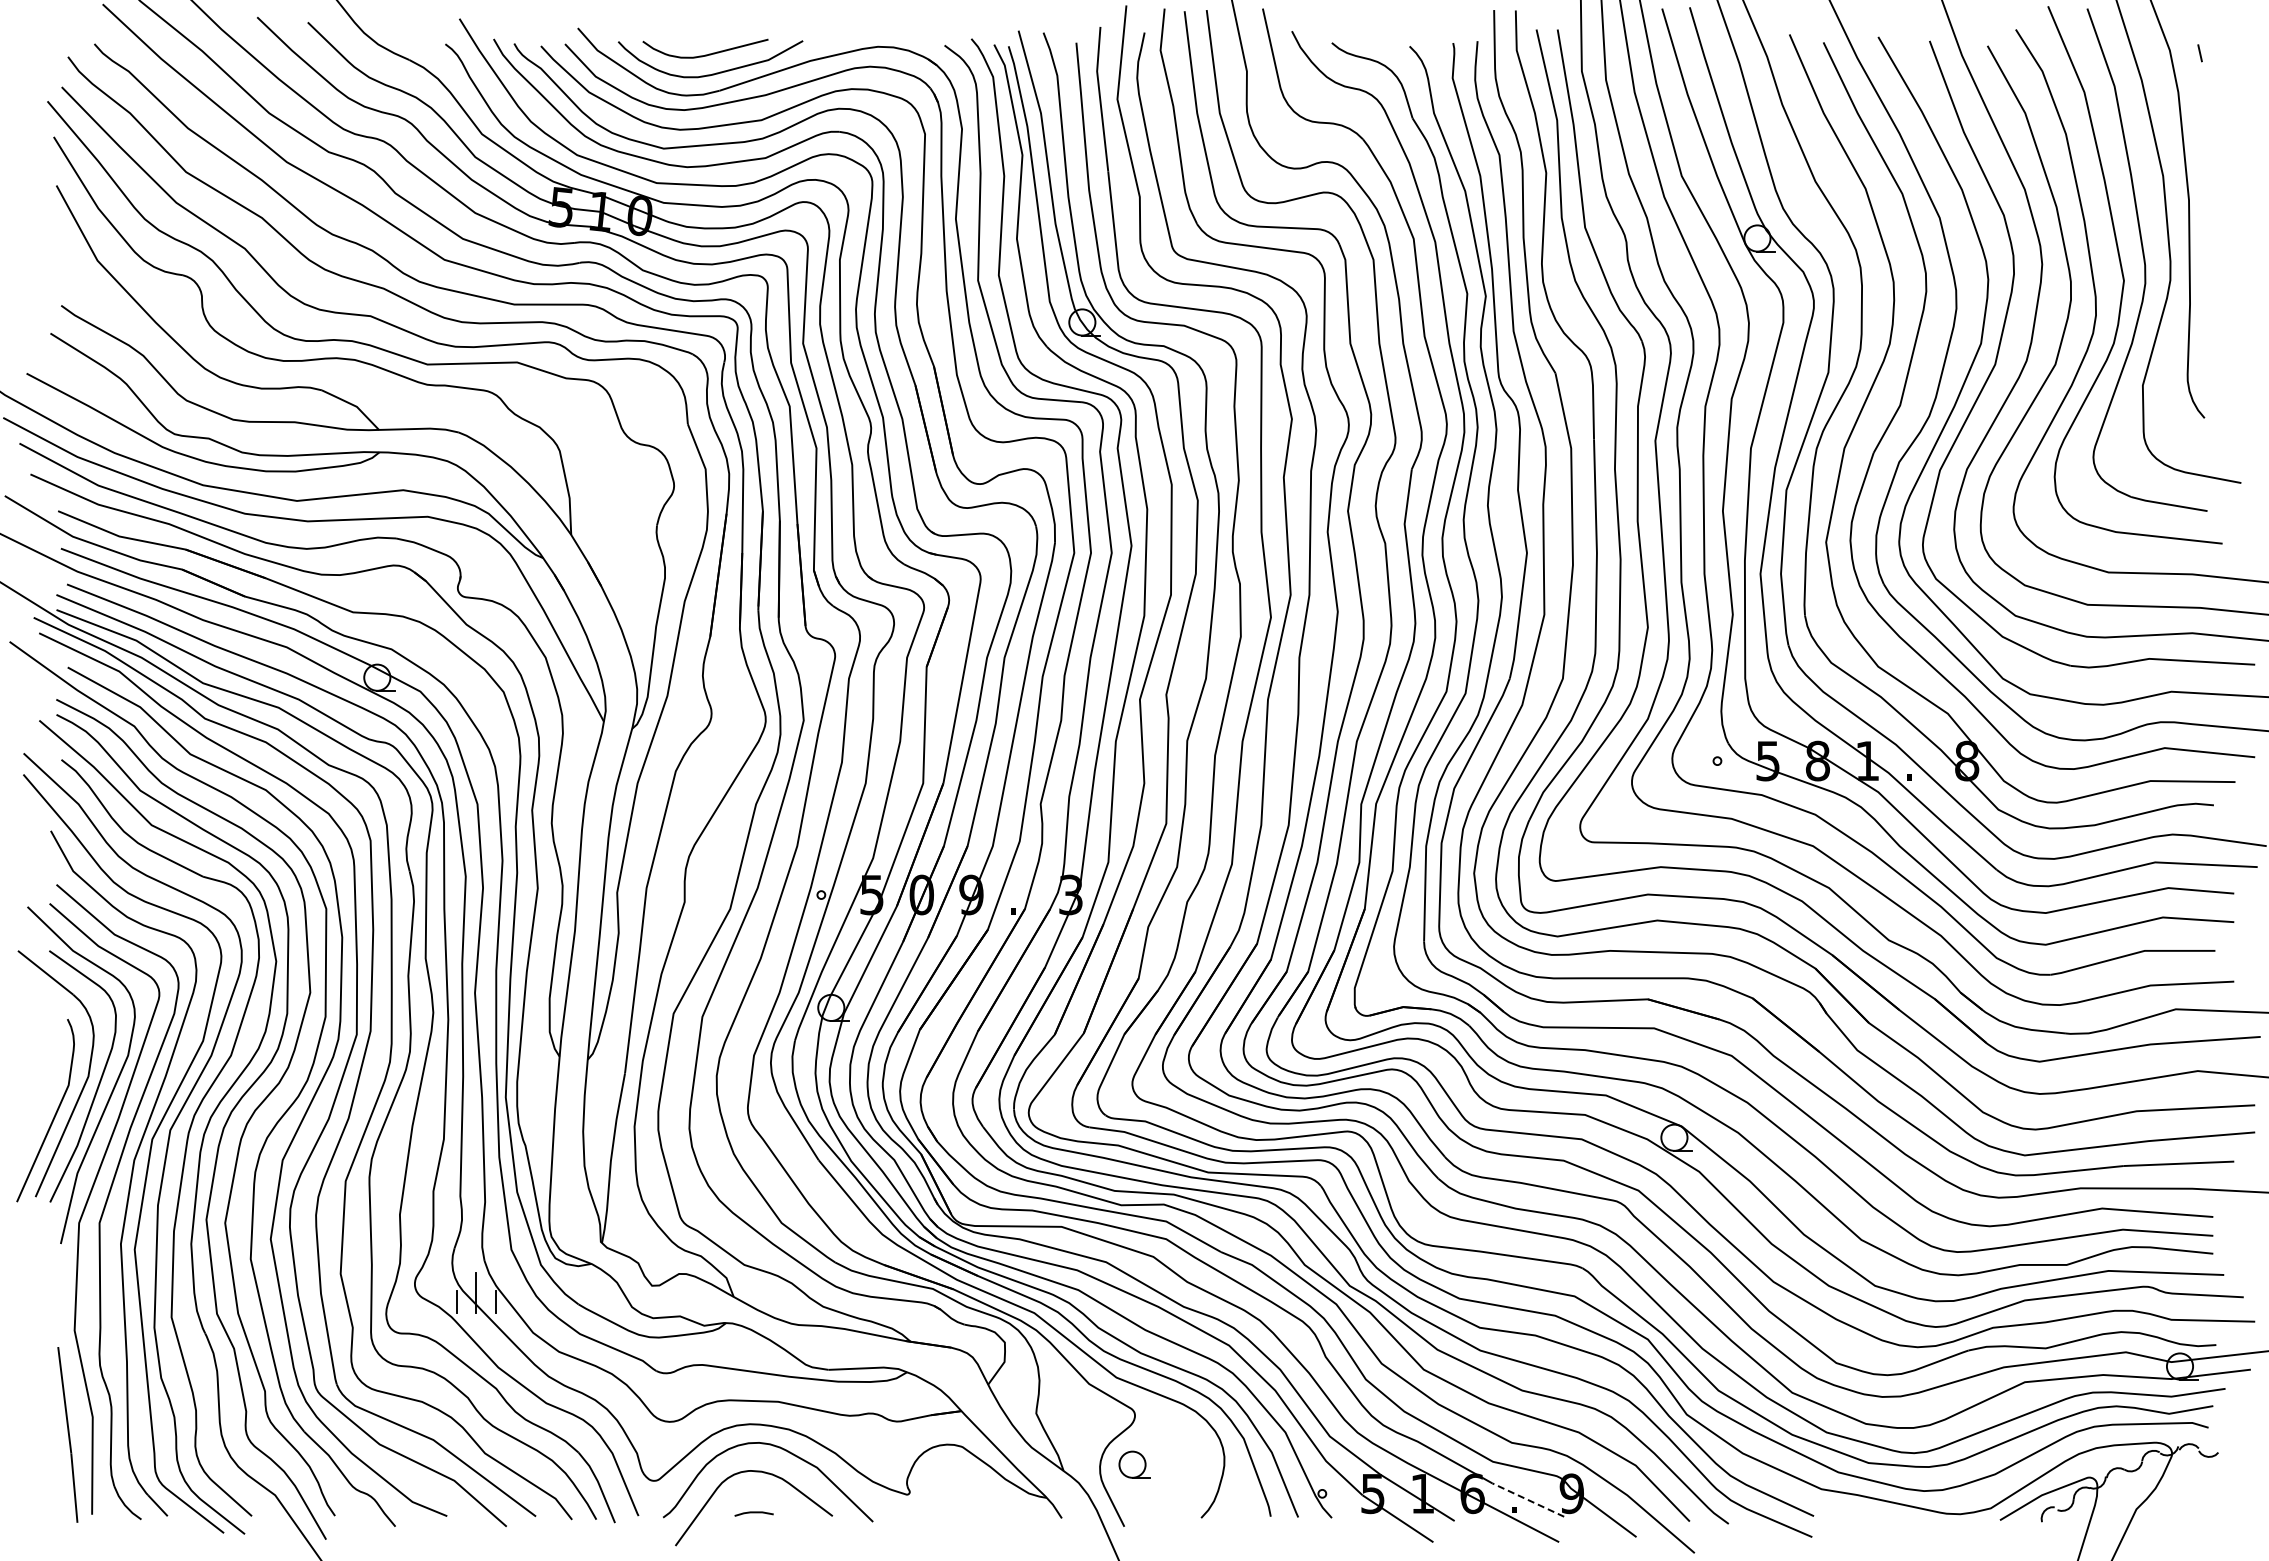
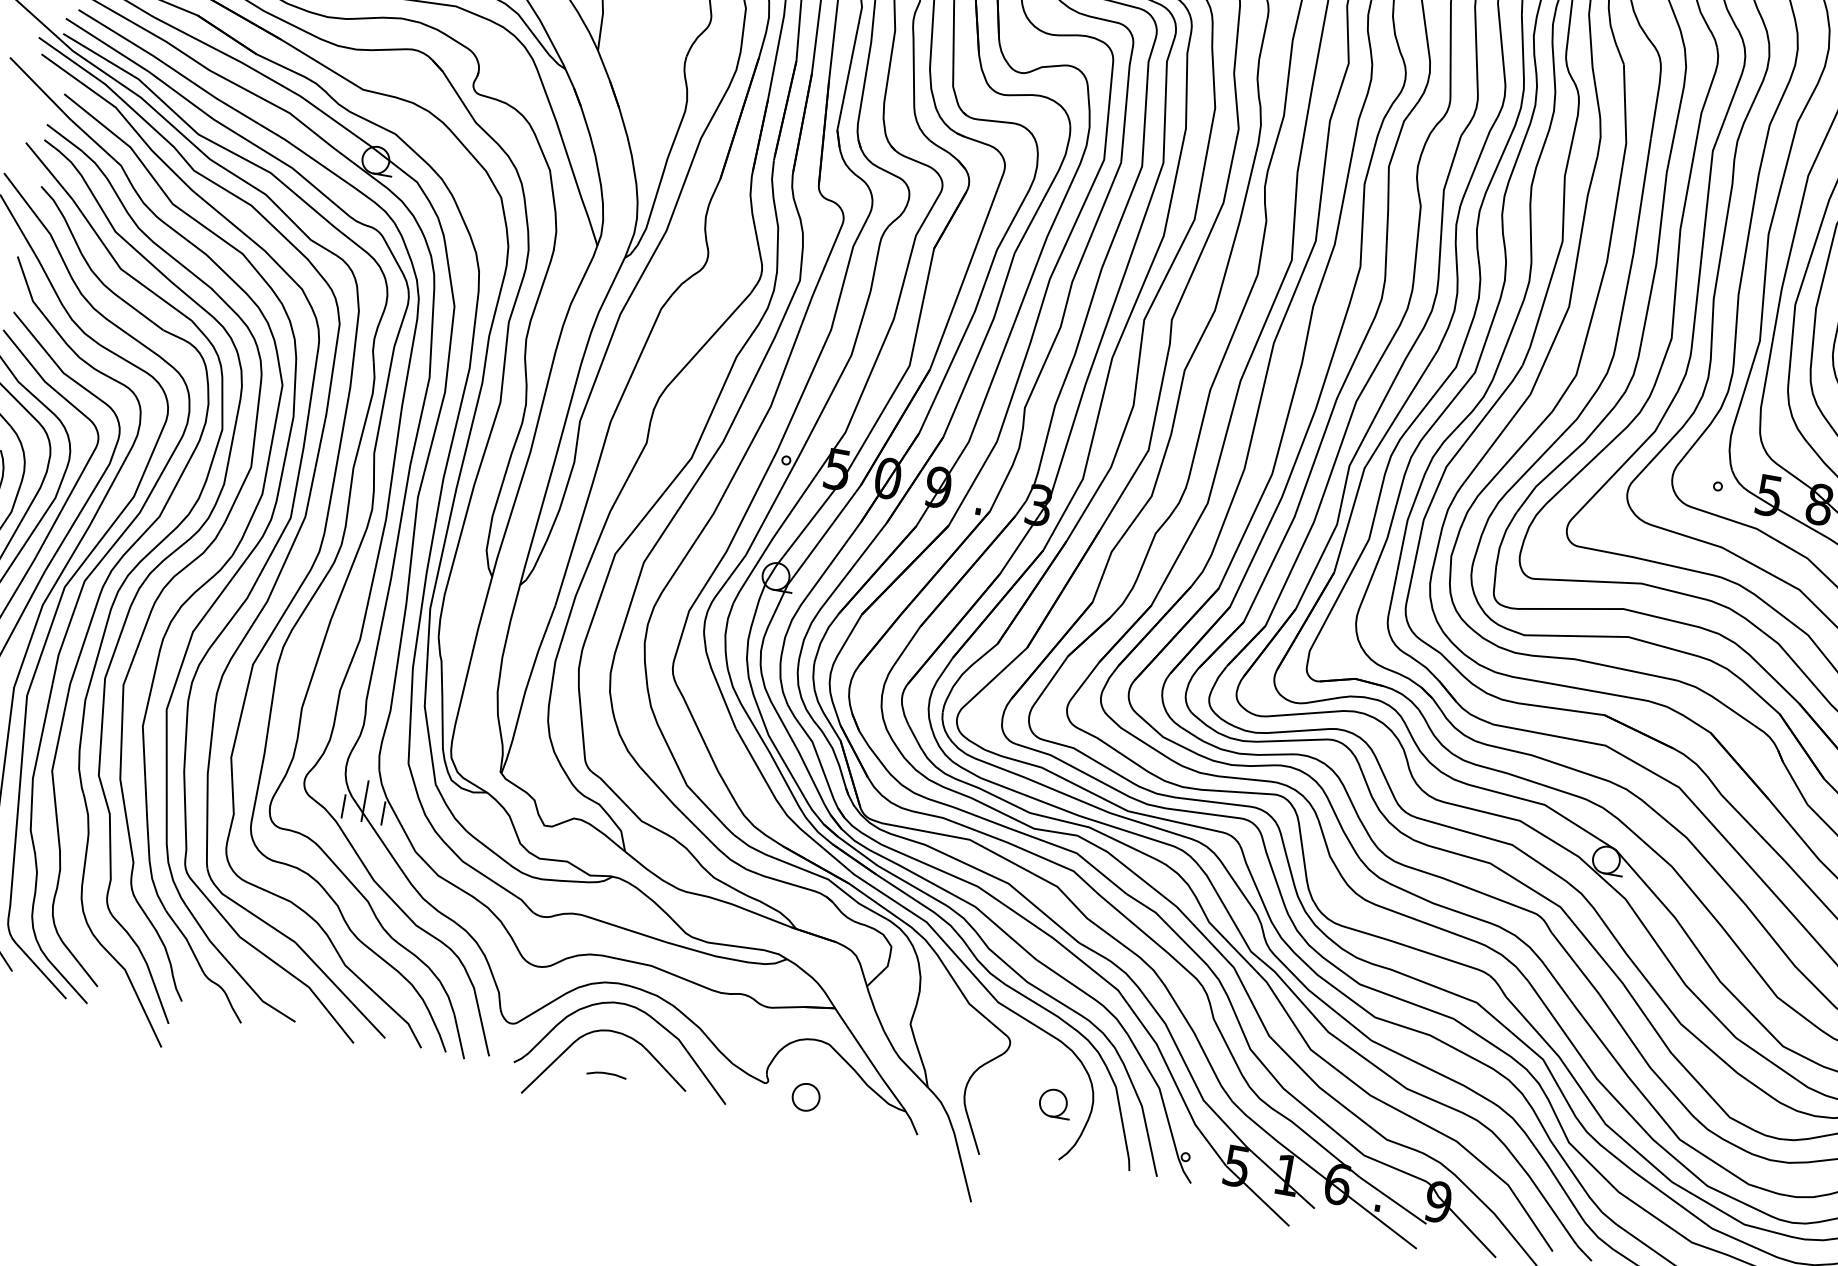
part: (1134, 1464) -> (1055, 1103), moved
line: (1528, 1500) -> (1393, 1201), dashed -> solid
circle: (948, 1501) -> (805, 1097), added

